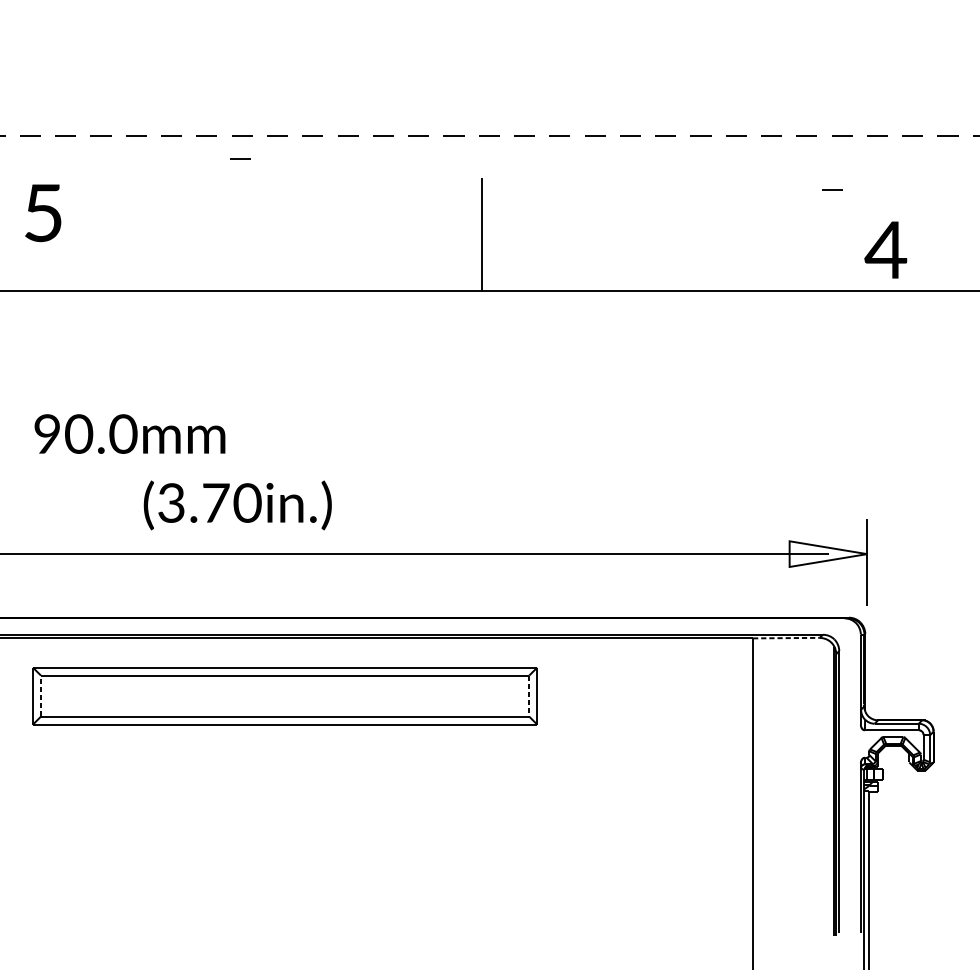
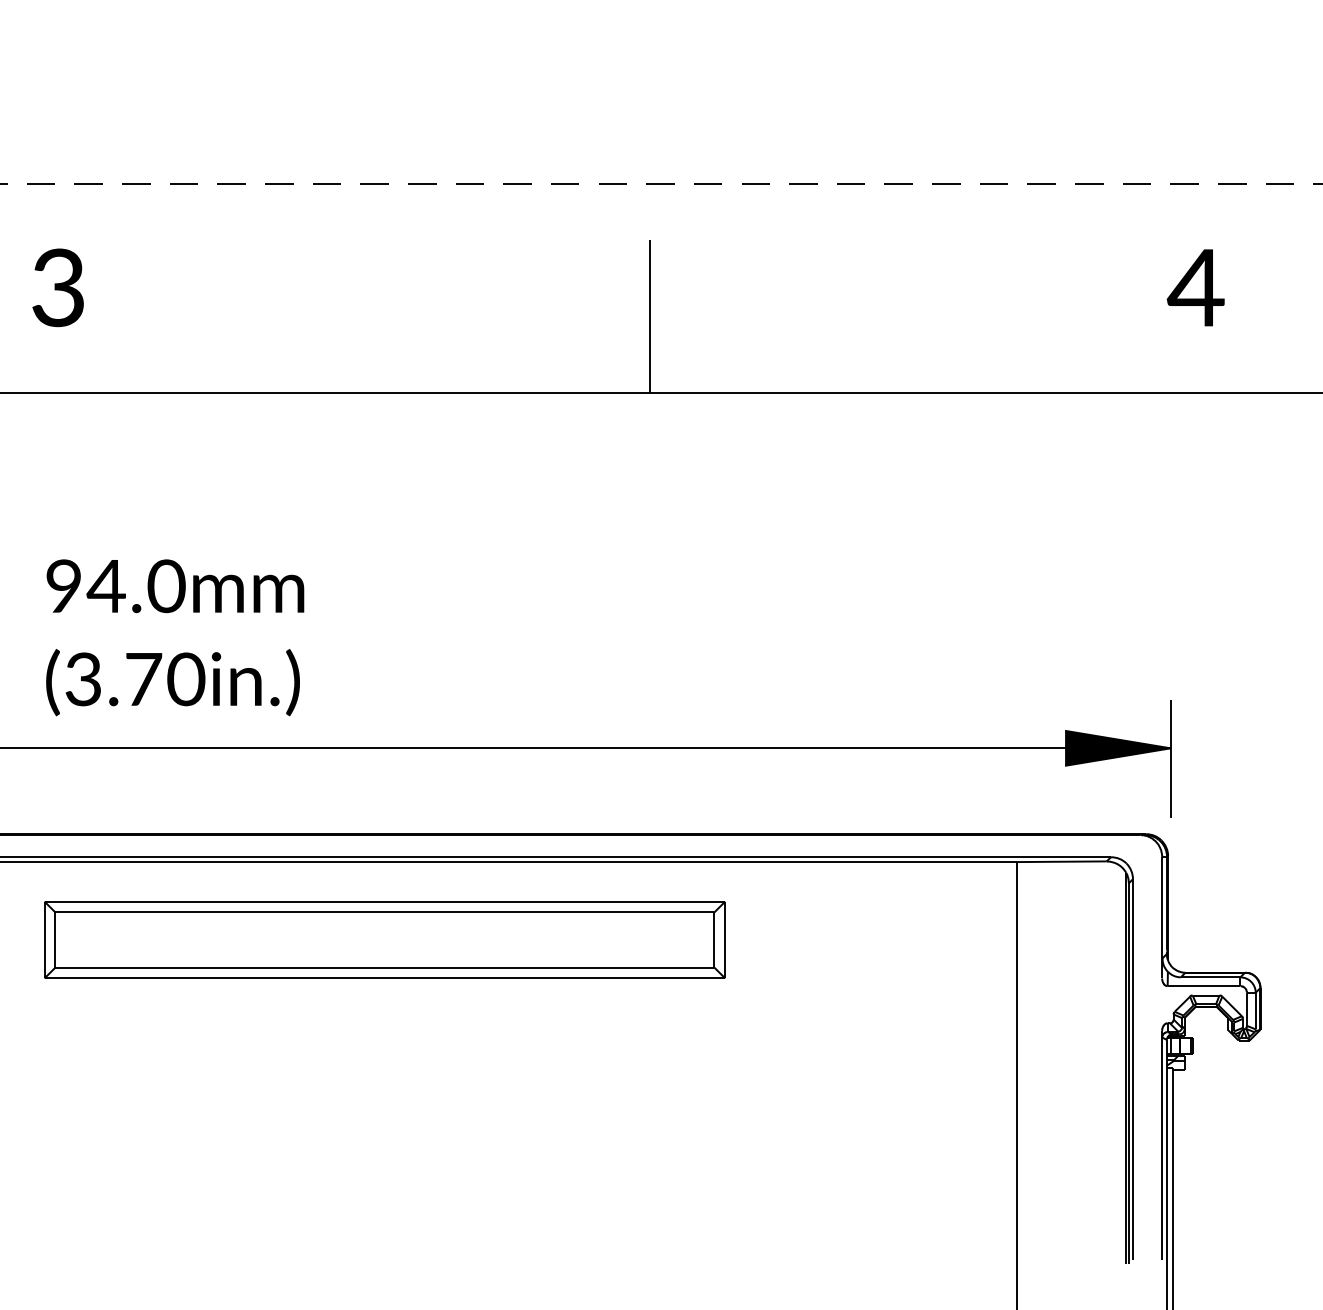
line: (240, 157) -> (324, 213), removed
line: (832, 189) -> (1123, 255), removed
text: (42, 212) -> (57, 287), 5 -> 3
text: (885, 249) -> (1195, 287), moved
text: (78, 434) -> (105, 586), 90.0mm -> 94.0mm
text: (237, 505) -> (172, 682), moved
fill: (828, 553) -> (1118, 747), added
line: (787, 637) -> (1062, 861), dashed -> solid
line: (41, 696) -> (55, 940), dashed -> solid
line: (529, 696) -> (714, 940), dashed -> solid

